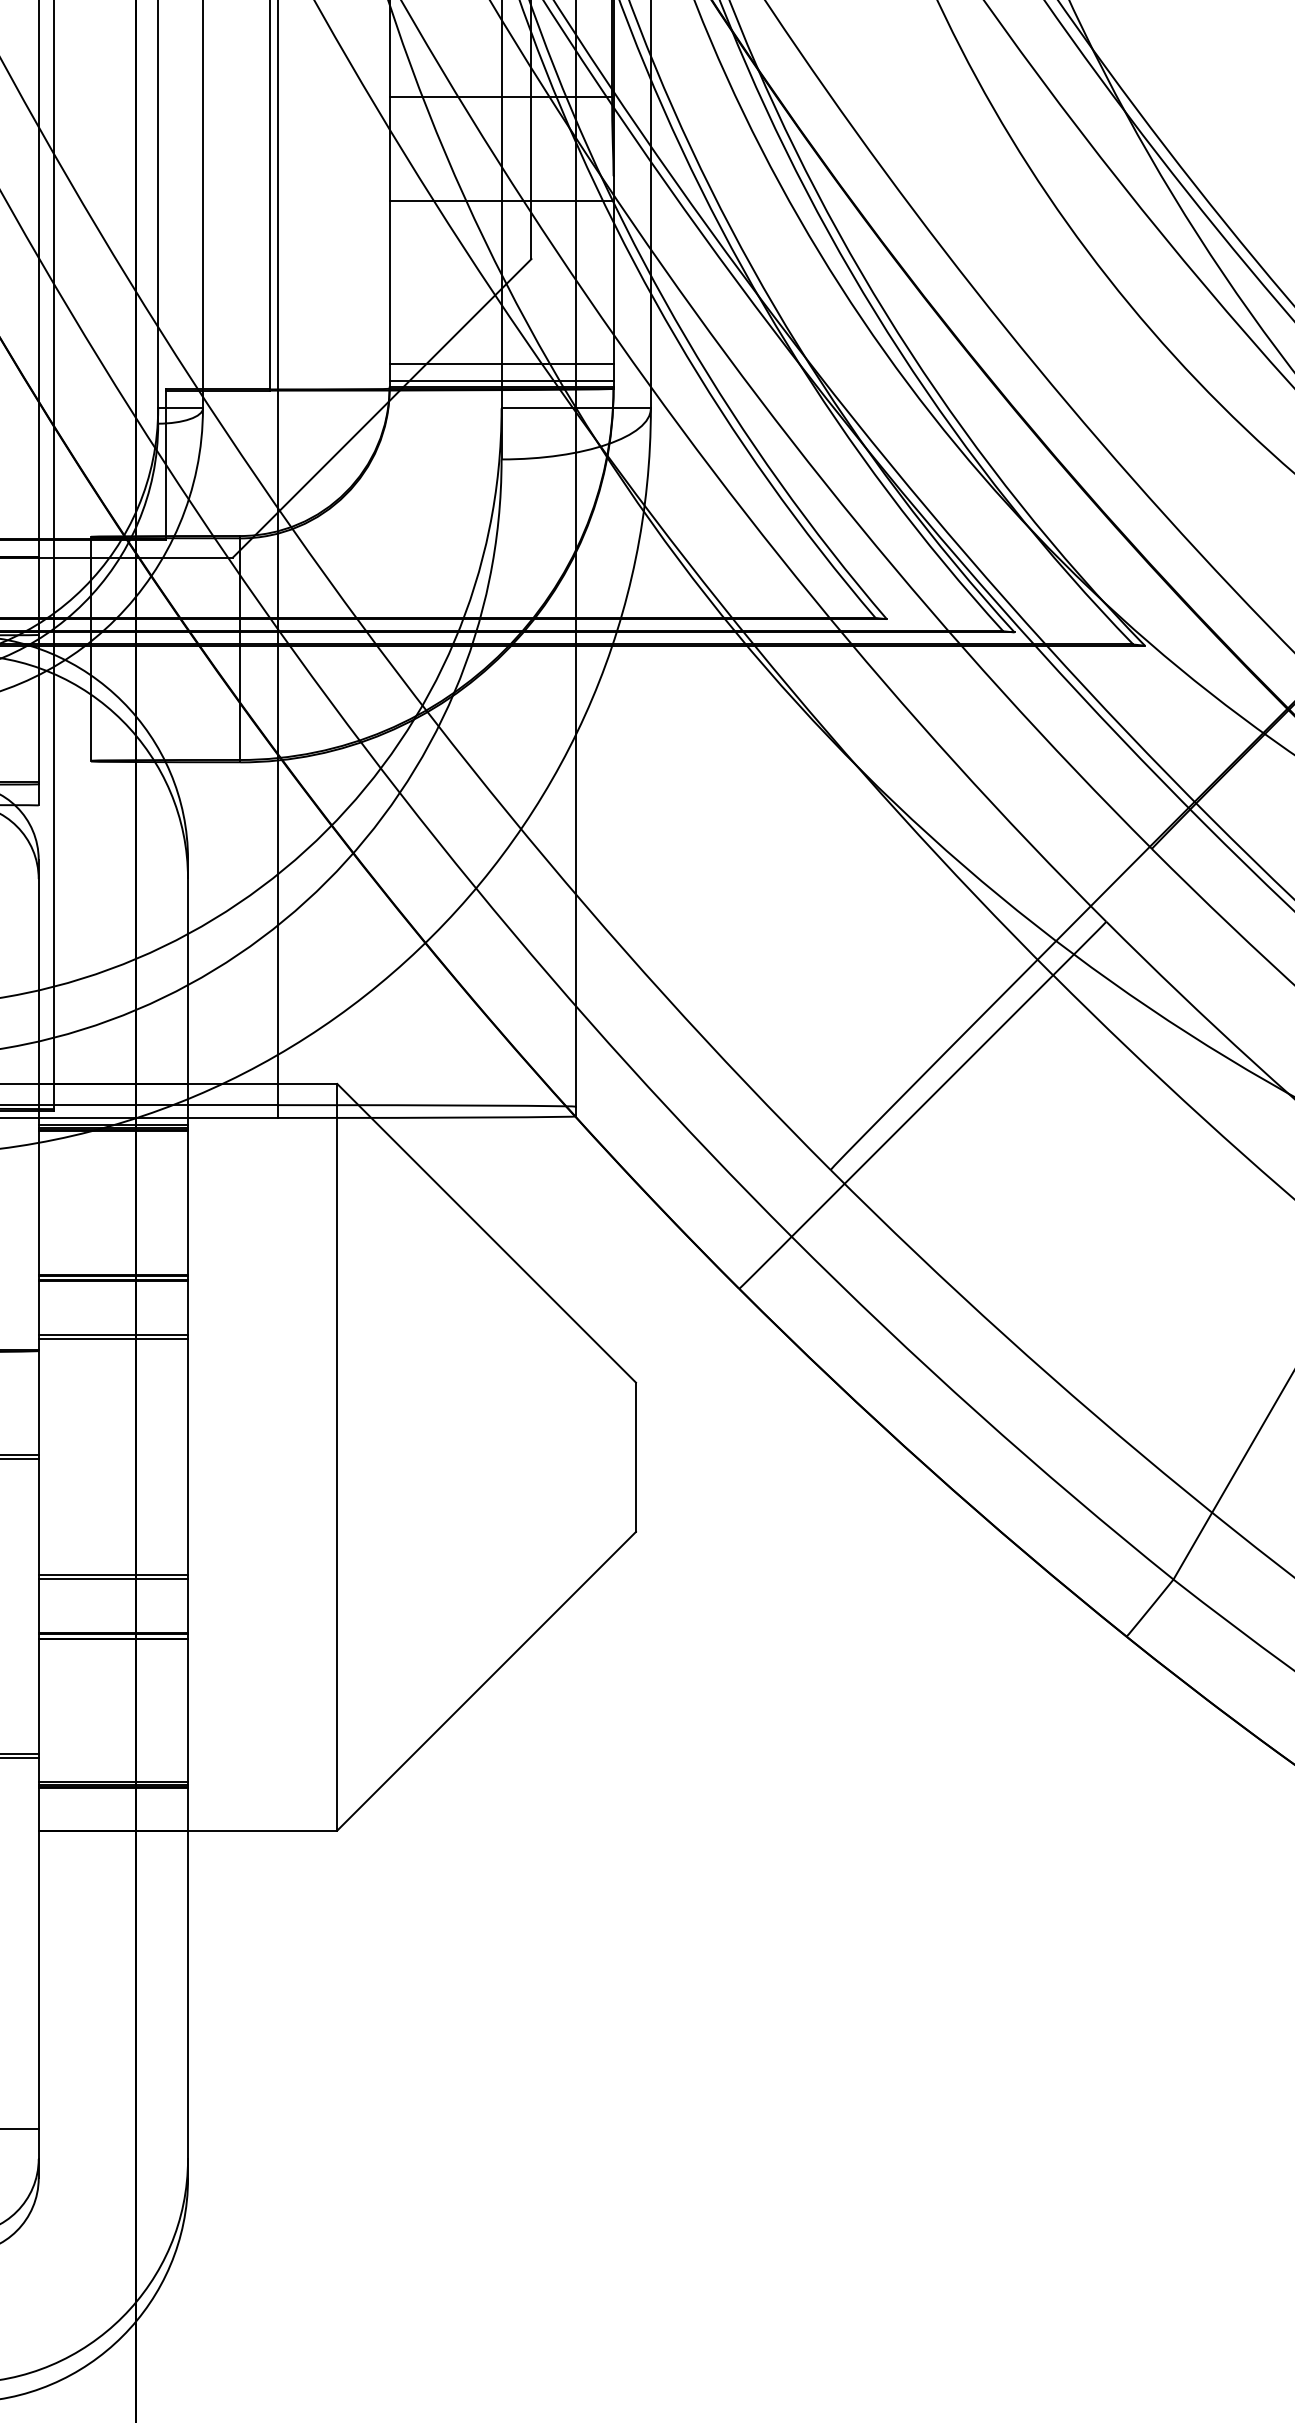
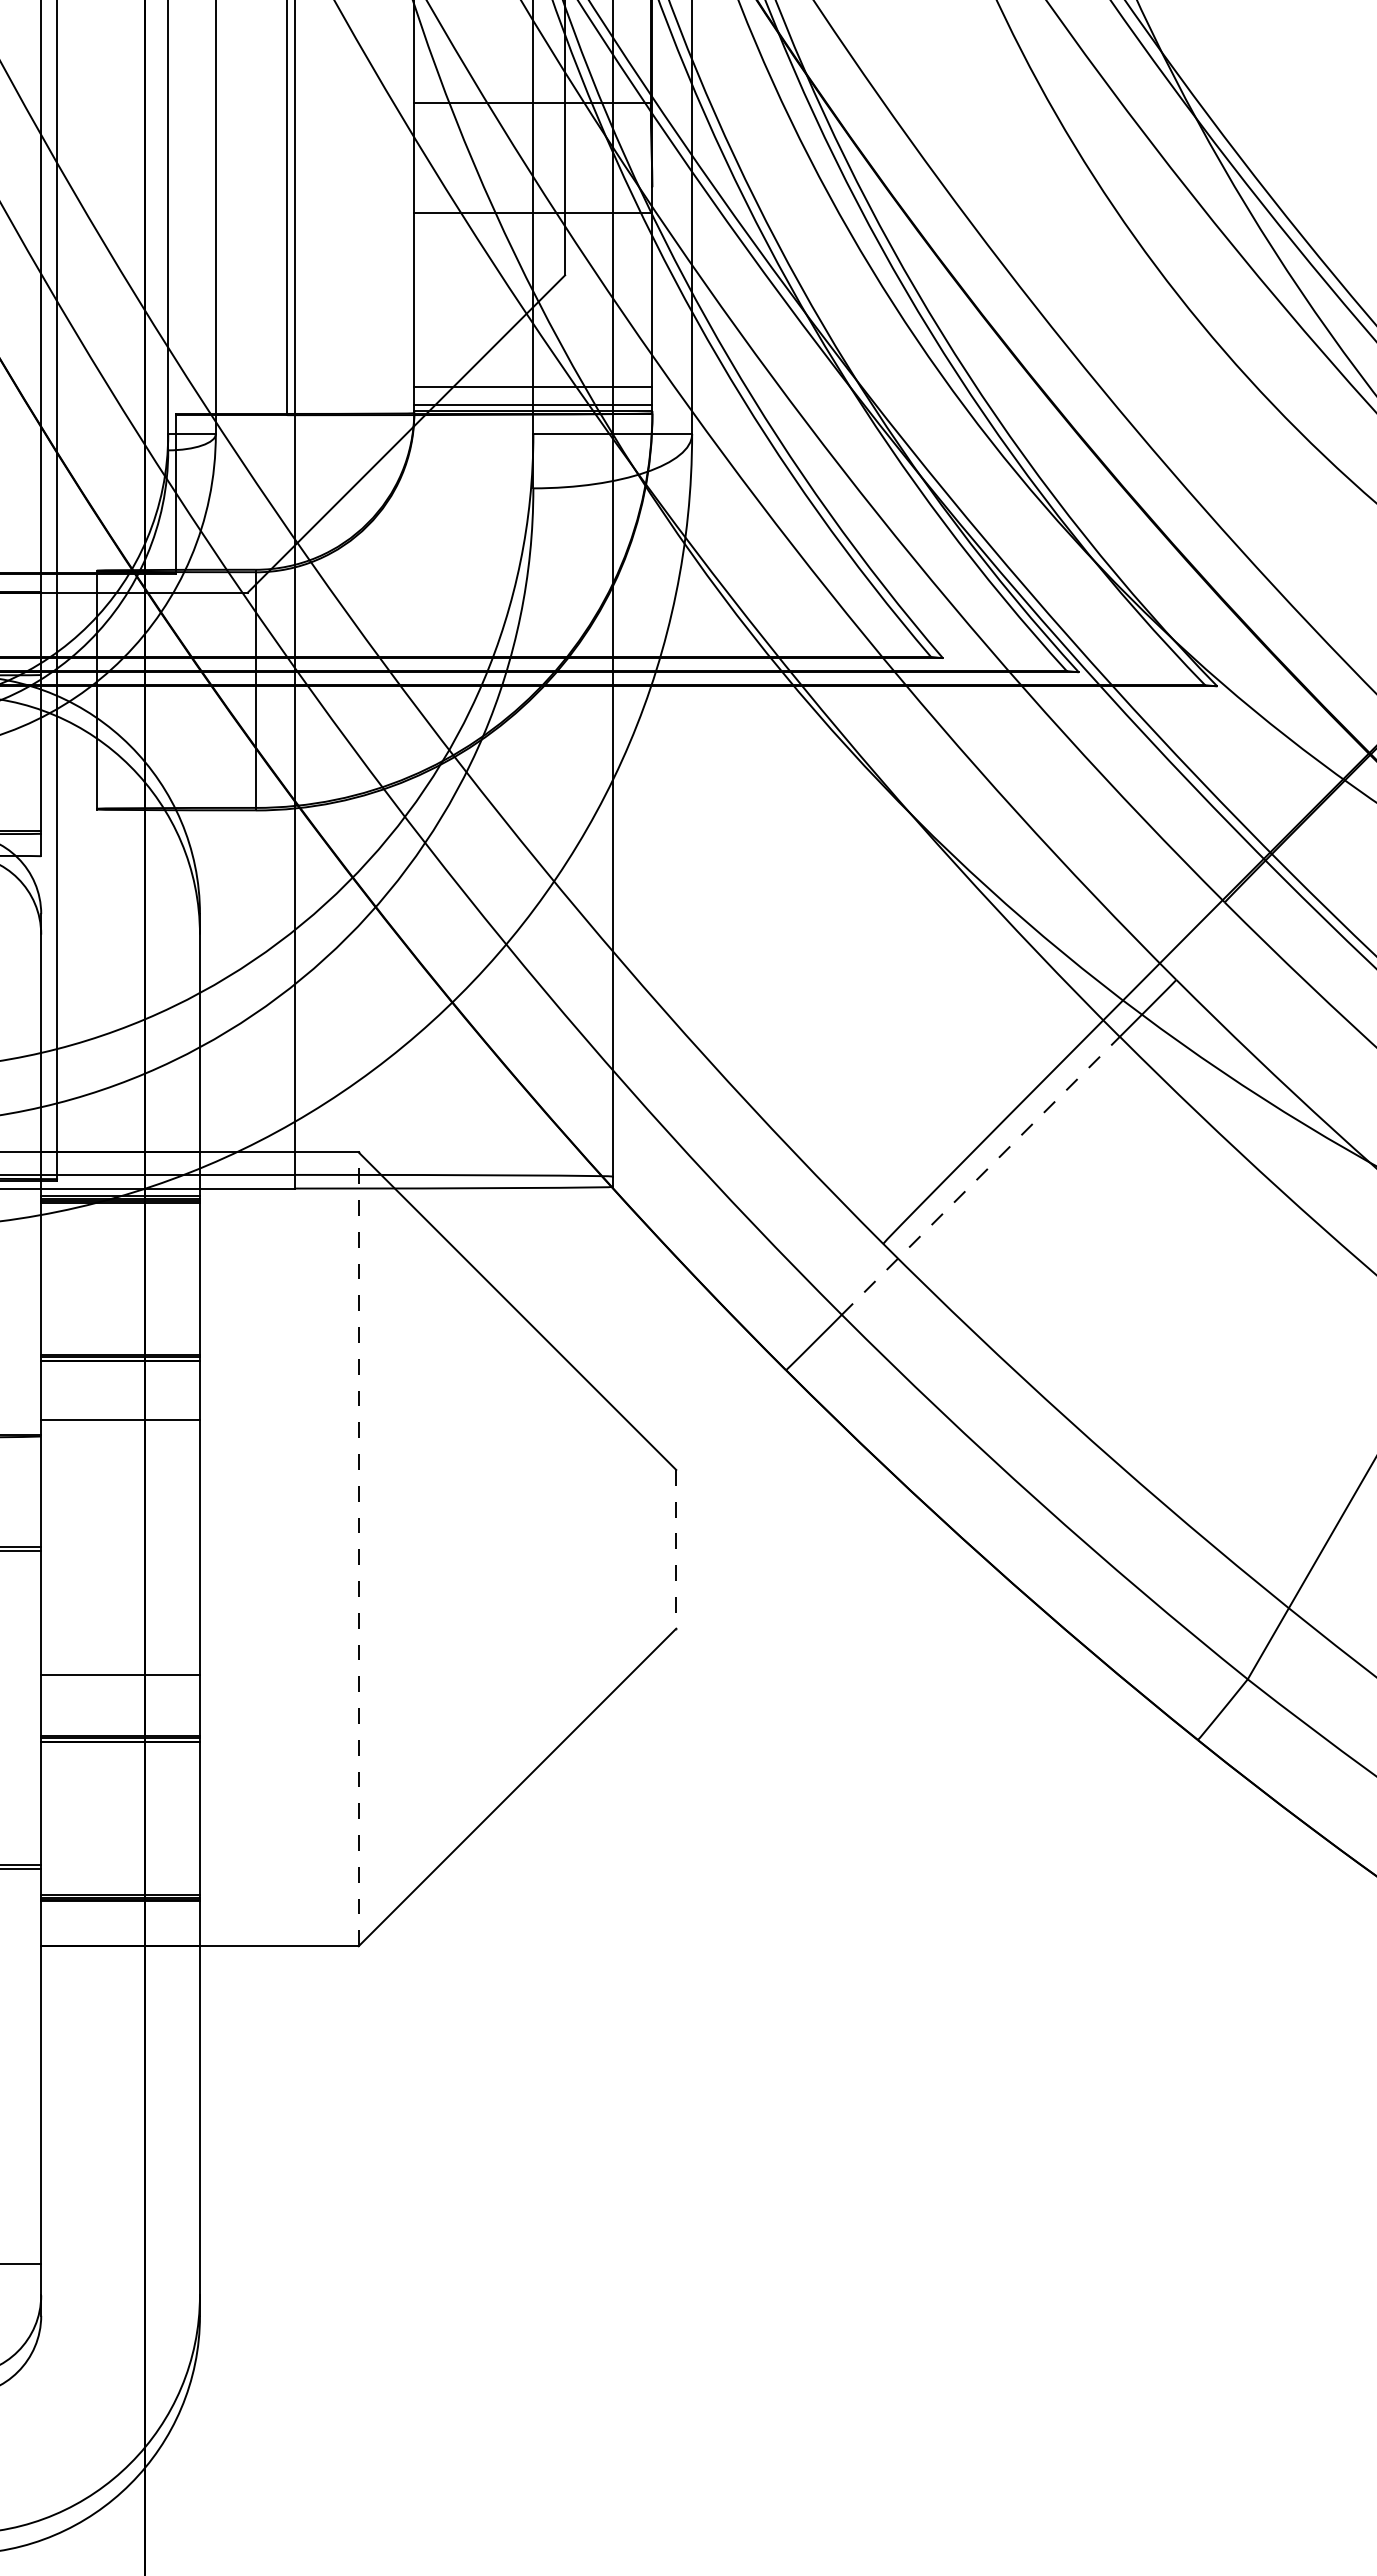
line: (922, 1105) -> (980, 1175), solid -> dashed
line: (113, 1338) -> (120, 1423), removed
line: (337, 1457) -> (358, 1549), solid -> dashed
line: (636, 1457) -> (676, 1549), solid -> dashed
line: (113, 1578) -> (120, 1678), removed

